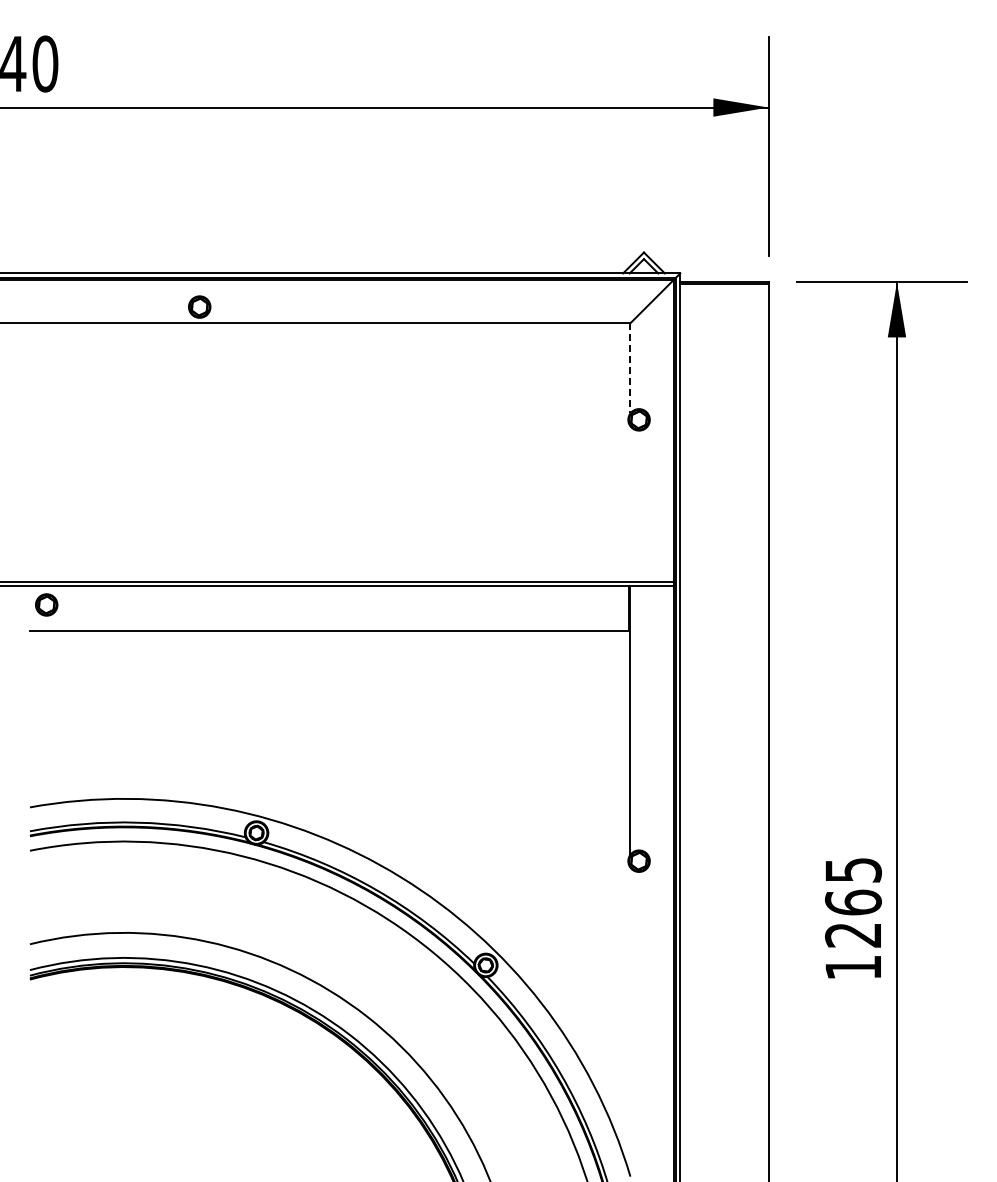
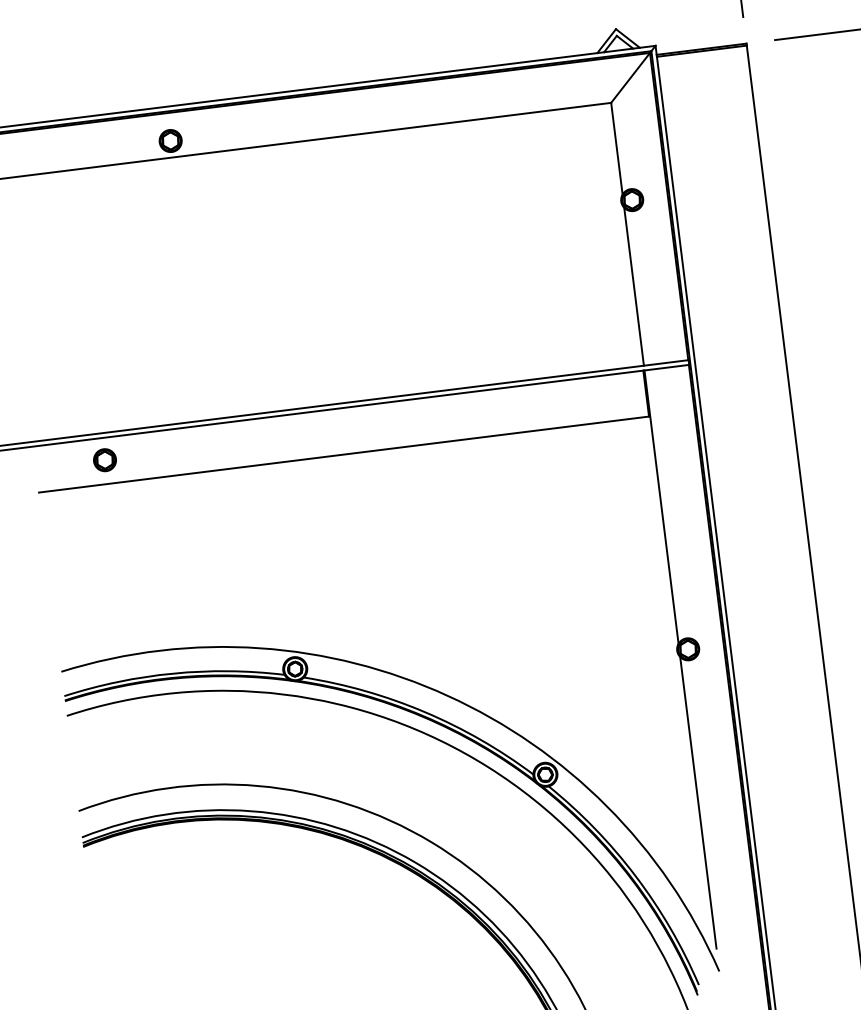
line: (630, 368) -> (616, 148), dashed -> solid
line: (630, 503) -> (634, 286), added
part: (46, 604) -> (104, 459), moved
line: (630, 1010) -> (698, 802), added

